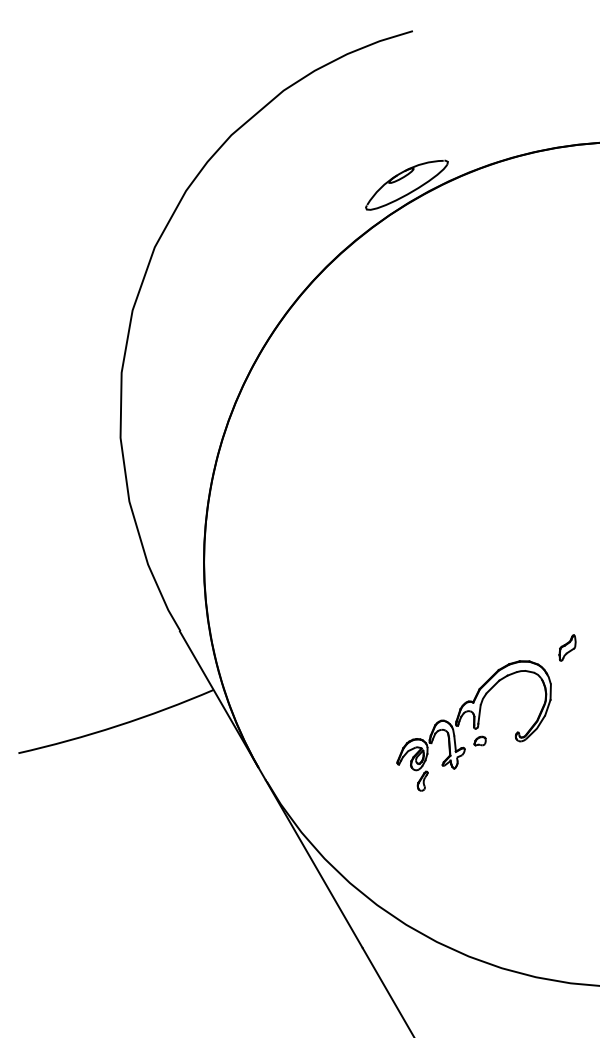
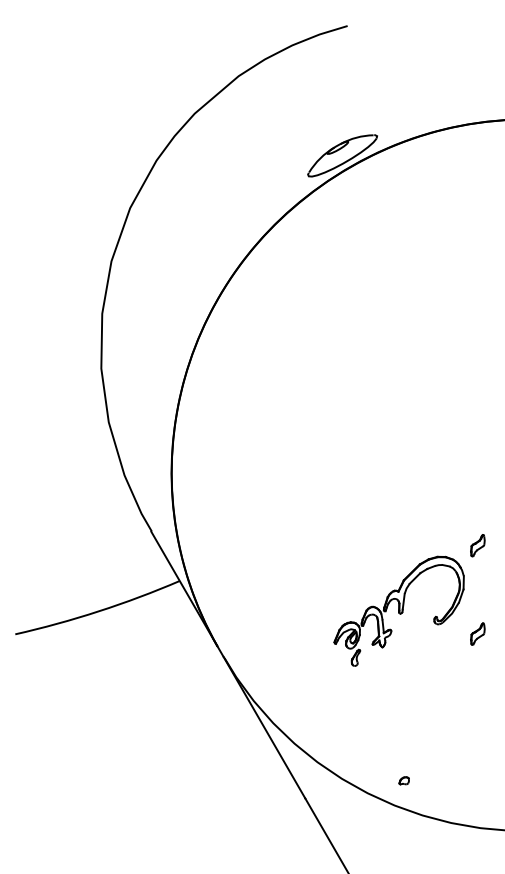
part: (479, 740) -> (403, 780), moved
part: (567, 752) -> (477, 633), added

